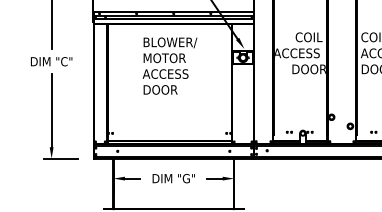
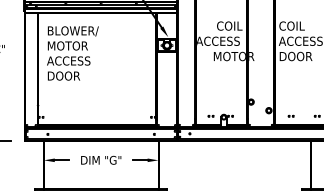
text: (169, 65) -> (72, 52), moved
text: (313, 69) -> (233, 56), DOOR -> MOTOR

